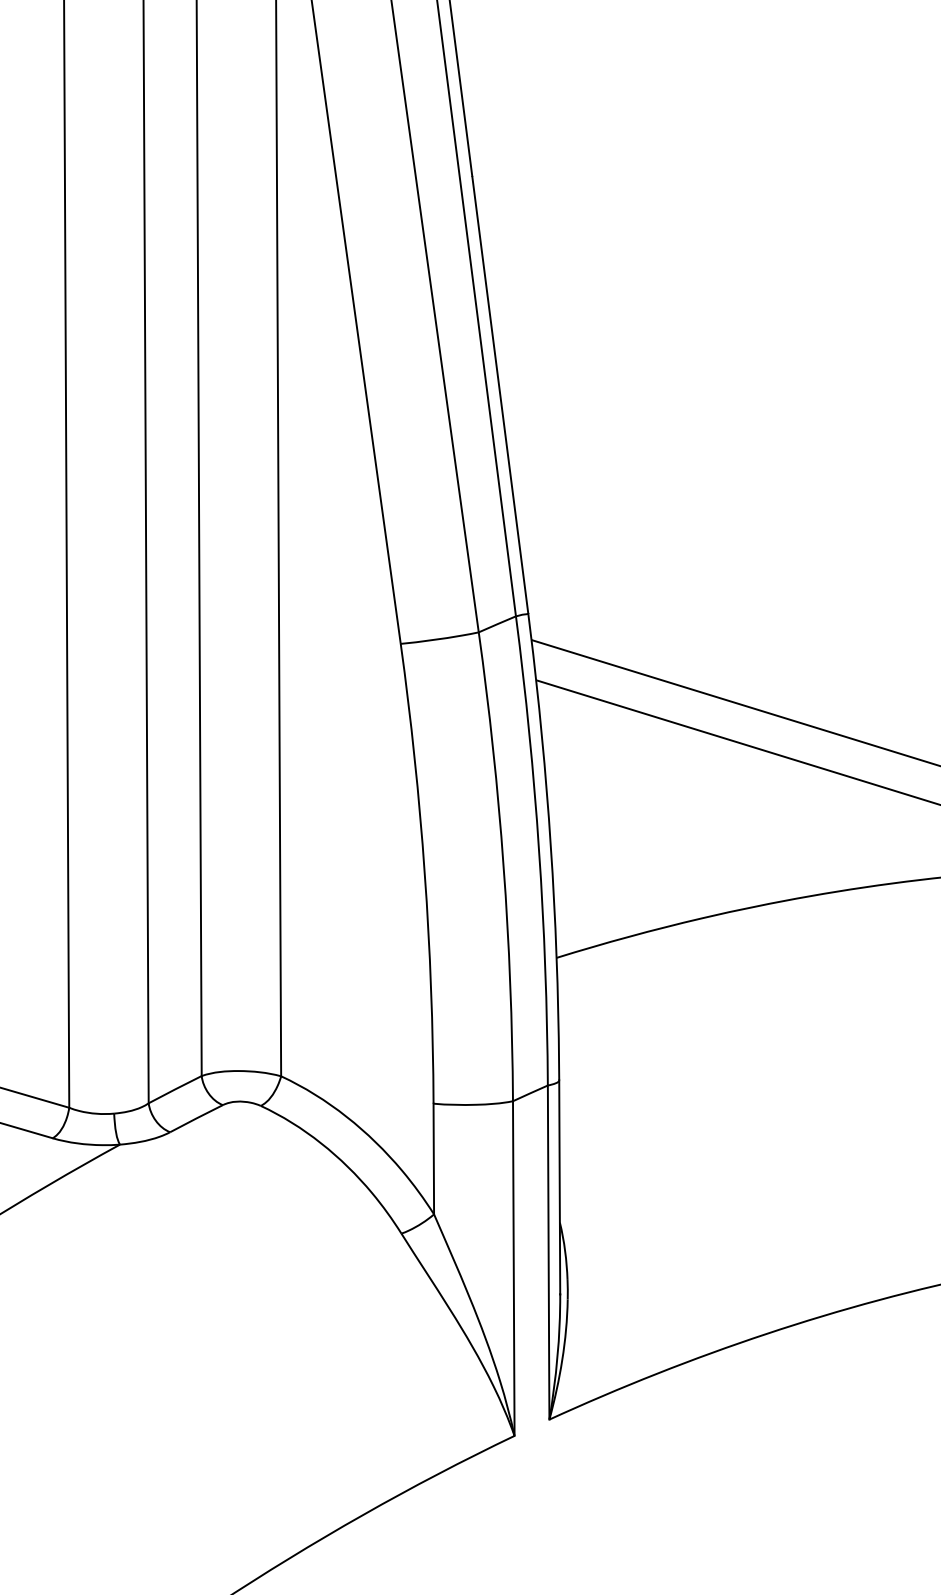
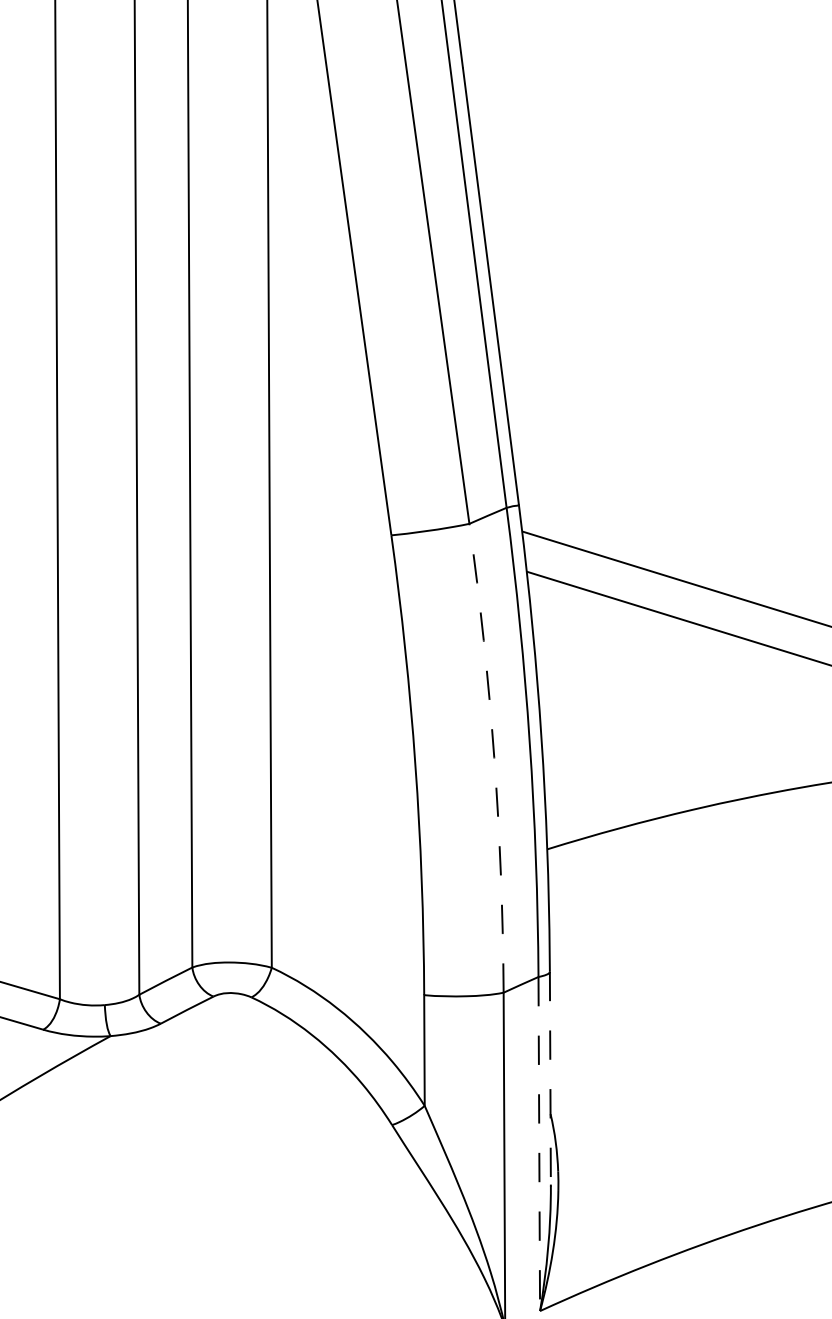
arc: (503, 866) -> (494, 757), solid -> dashed
line: (559, 1187) -> (550, 1078), solid -> dashed
line: (548, 1253) -> (539, 1144), solid -> dashed

